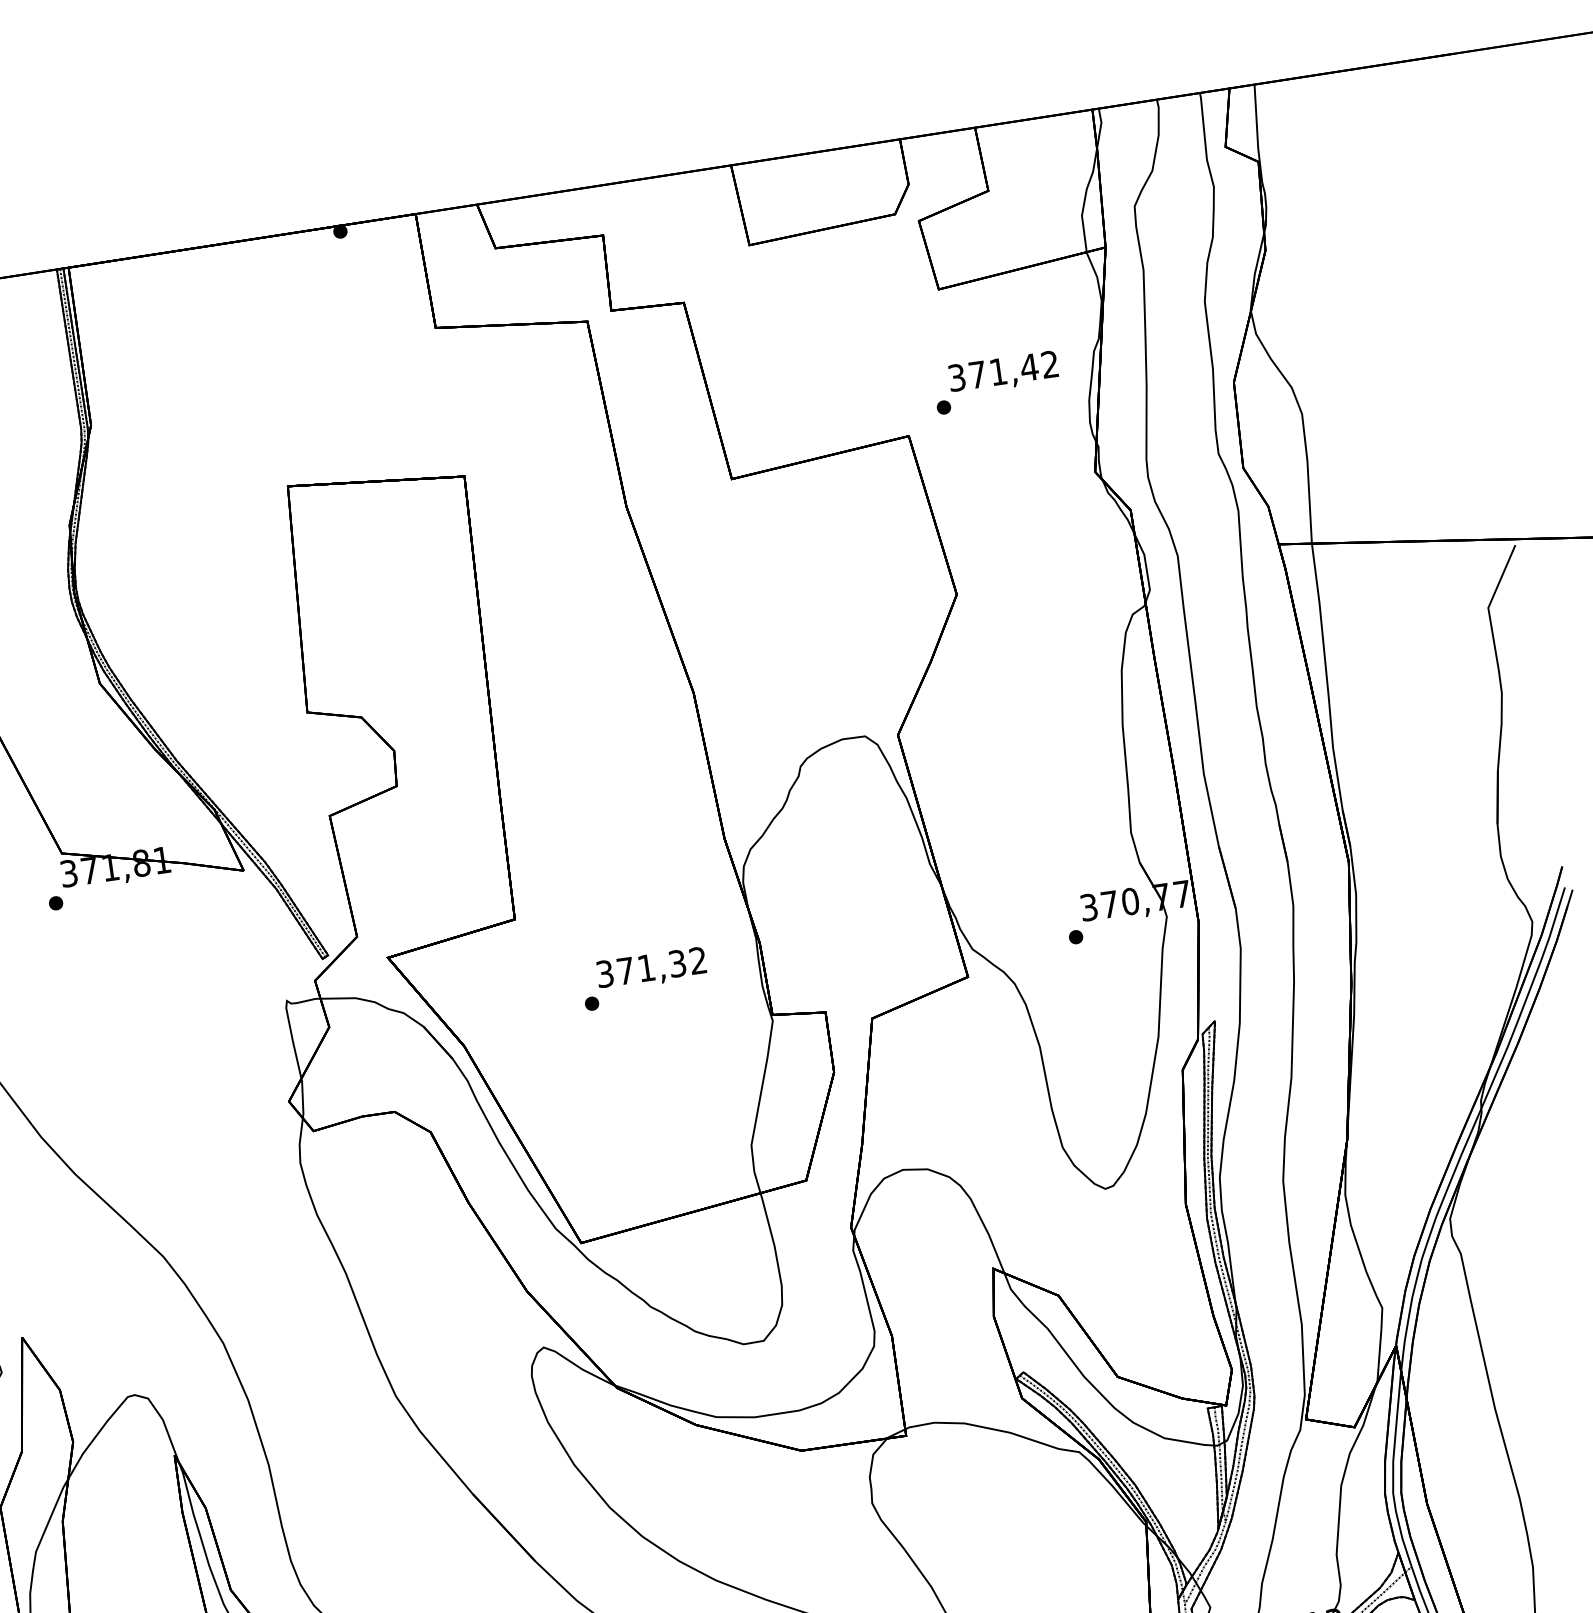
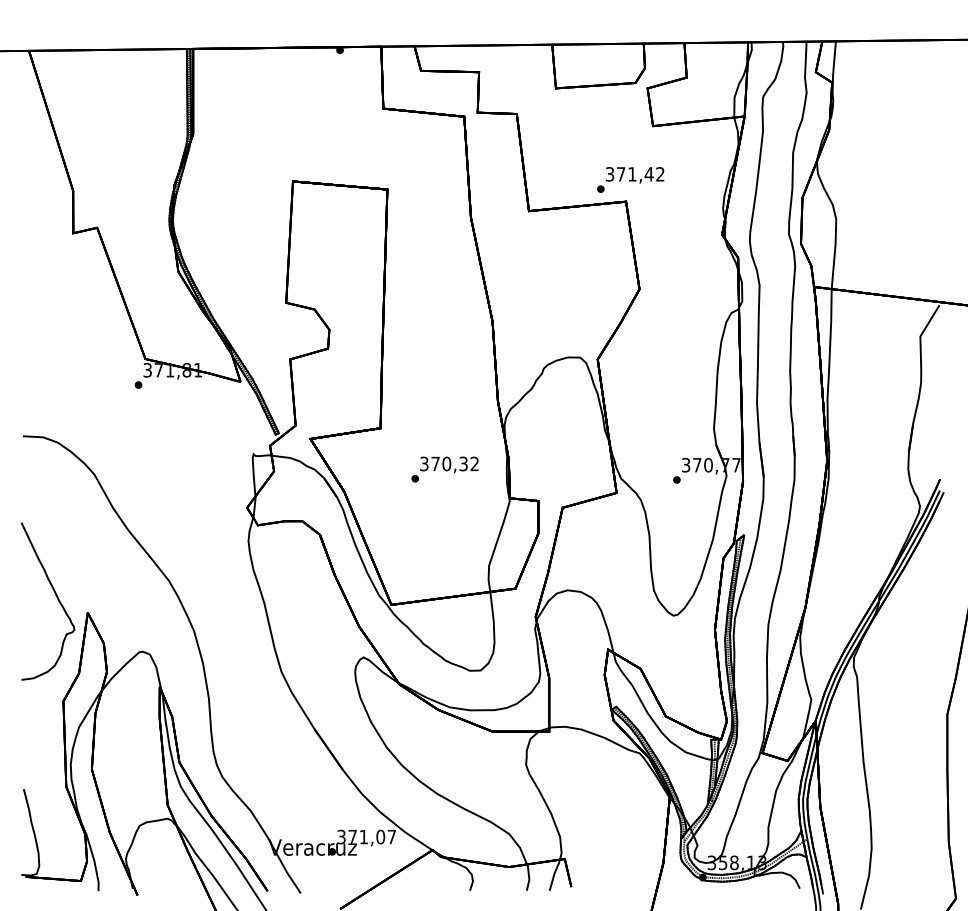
text: (996, 381) -> (630, 179), moved
text: (645, 967) -> (446, 463), 371,32 -> 370,32

